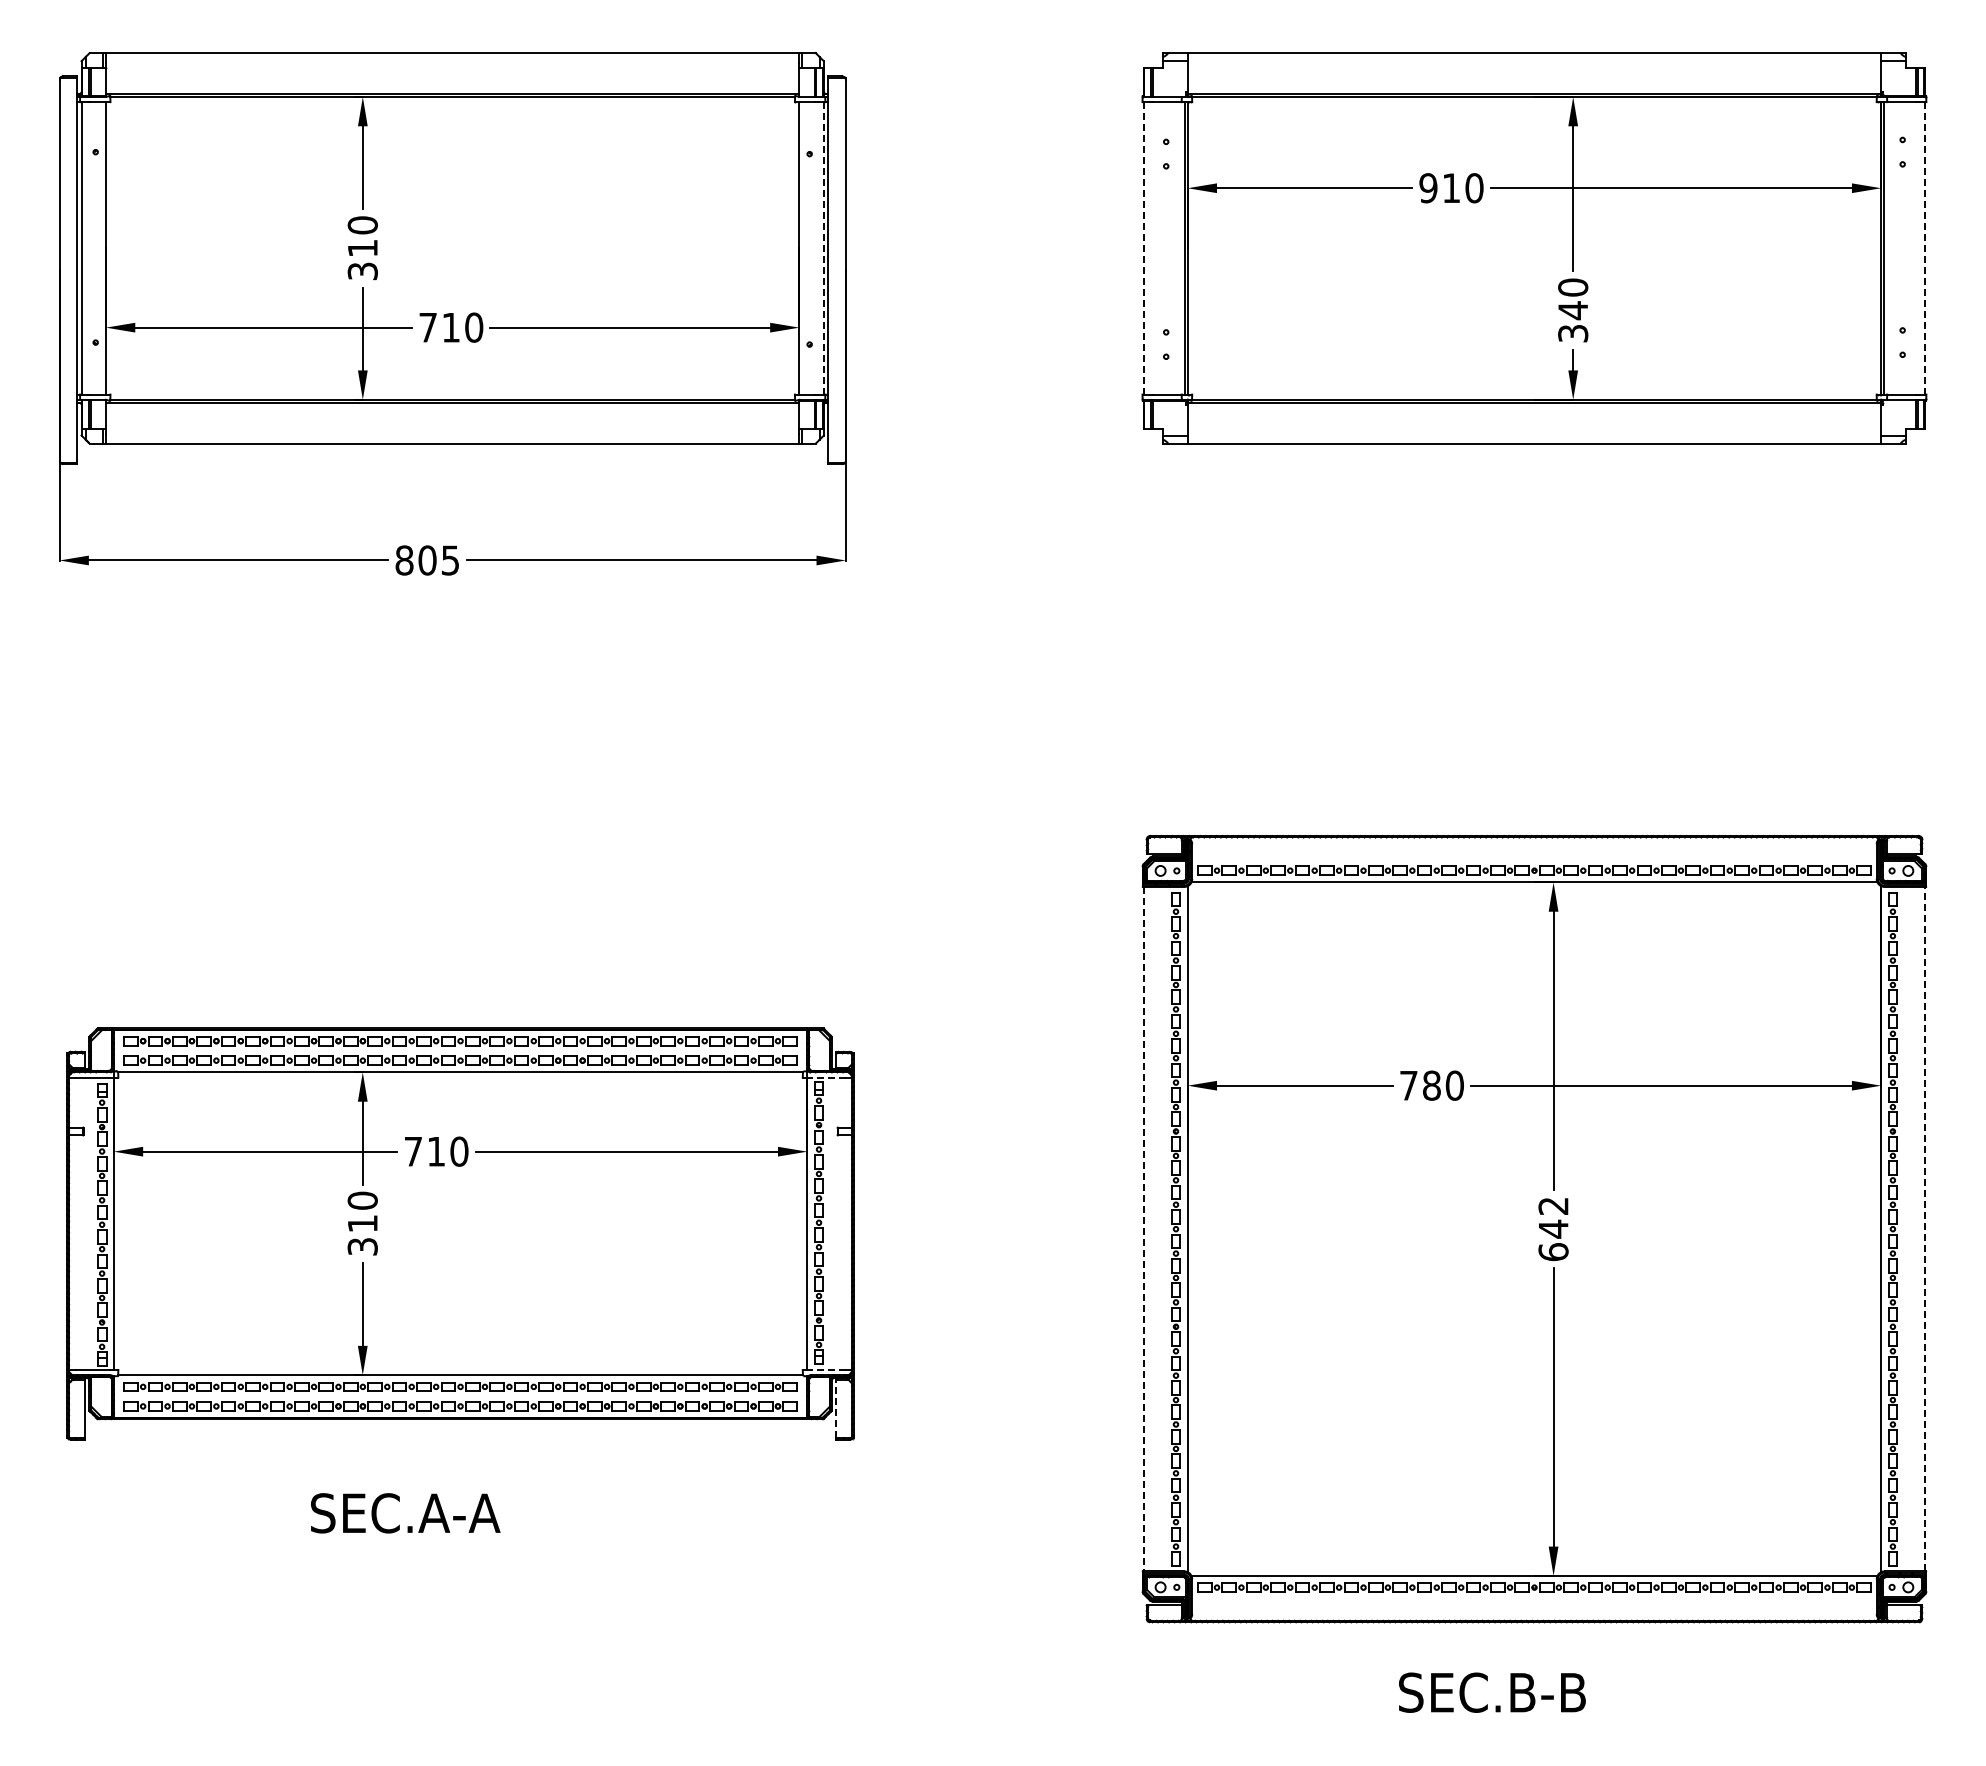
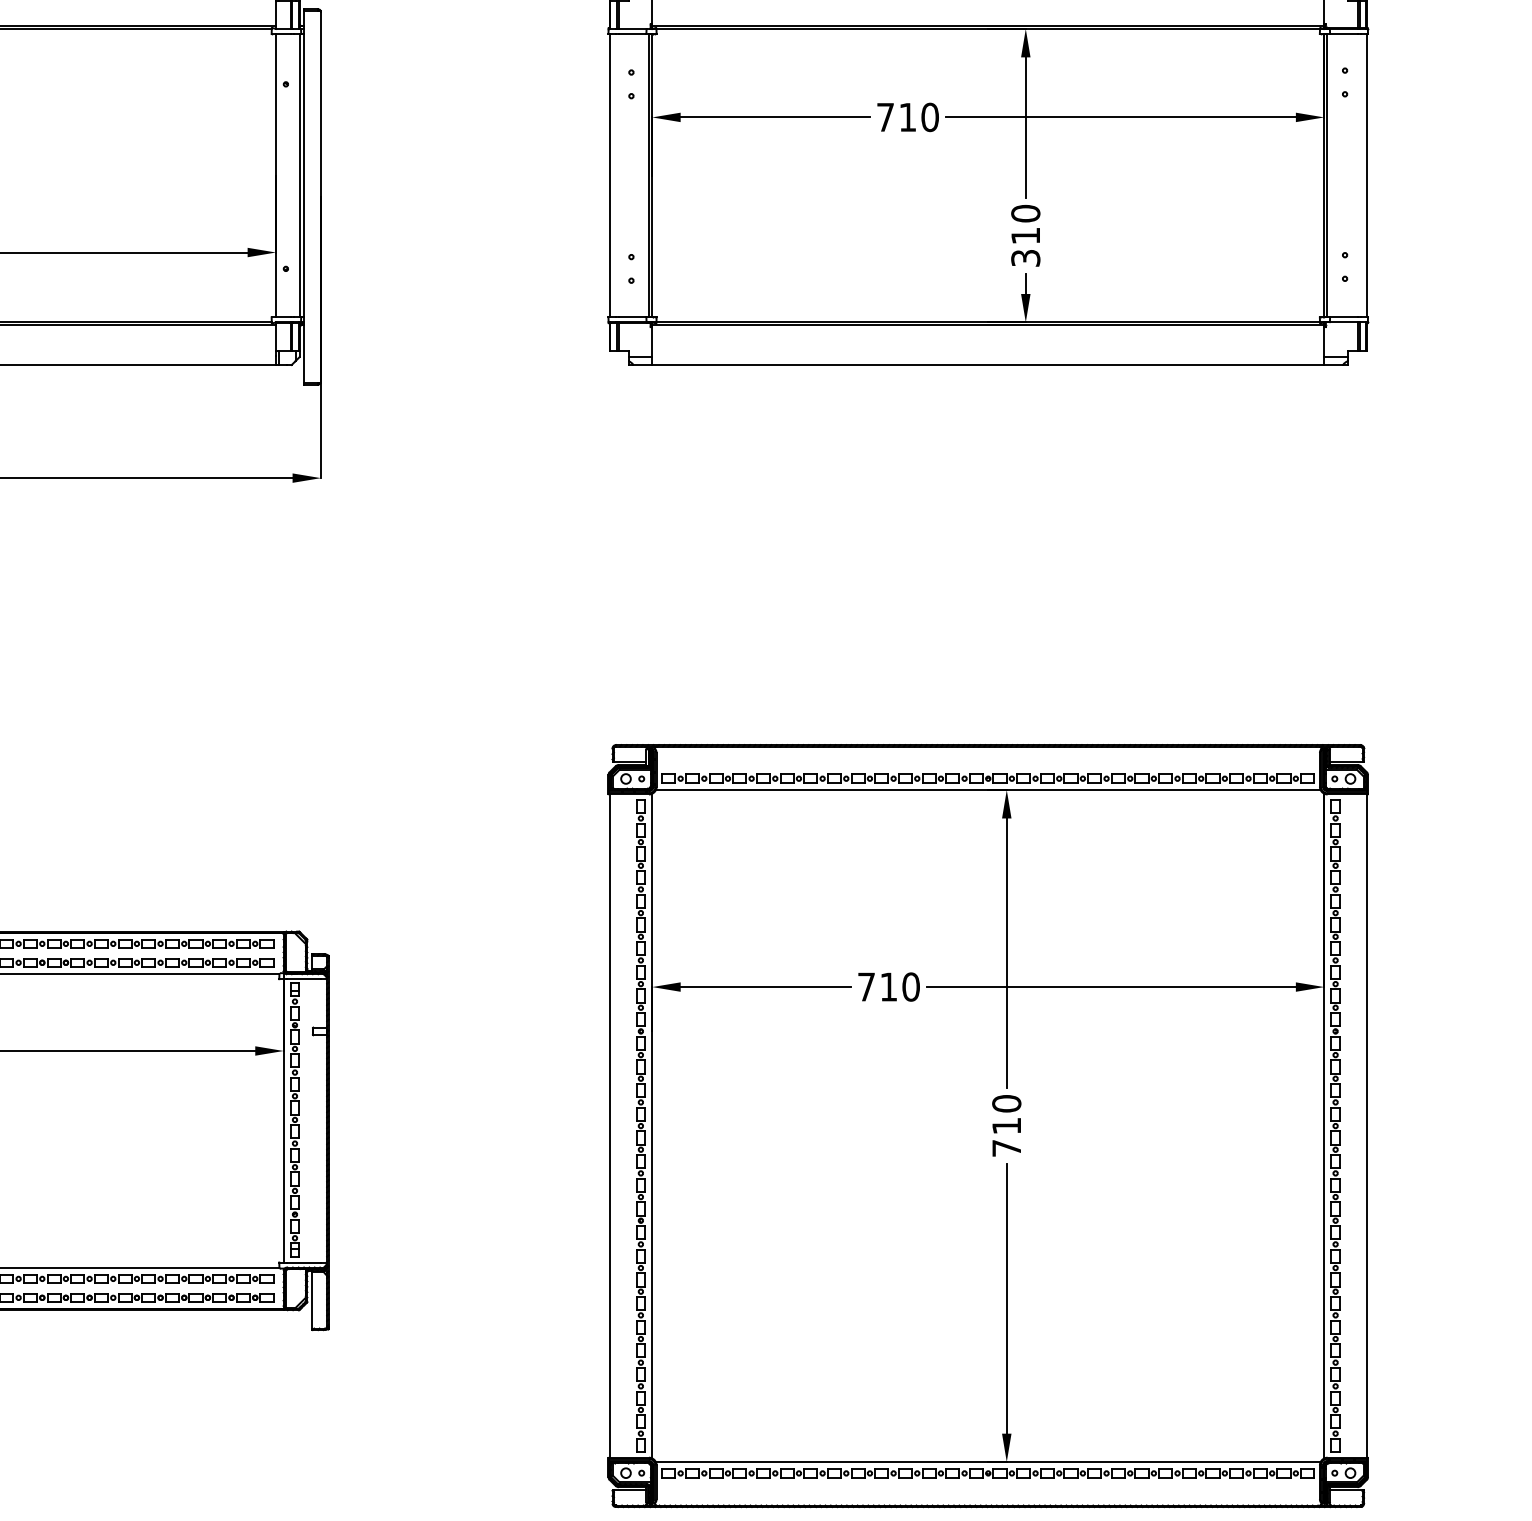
text: (1428, 188) -> (885, 117), 910 -> 710
line: (823, 247) -> (299, 174), dashed -> solid
line: (1925, 247) -> (1367, 174), dashed -> solid
line: (1143, 248) -> (609, 175), dashed -> solid
text: (1572, 310) -> (1025, 235), 340 -> 310
line: (827, 1077) -> (303, 979), dashed -> solid
text: (1431, 1085) -> (888, 986), 780 -> 710
line: (1925, 1228) -> (1367, 1125), dashed -> solid
line: (1143, 1229) -> (609, 1126), dashed -> solid
text: (1553, 1229) -> (1006, 1126), 642 -> 710
line: (827, 1370) -> (303, 1263), dashed -> solid
line: (836, 1408) -> (311, 1299), dashed -> solid

